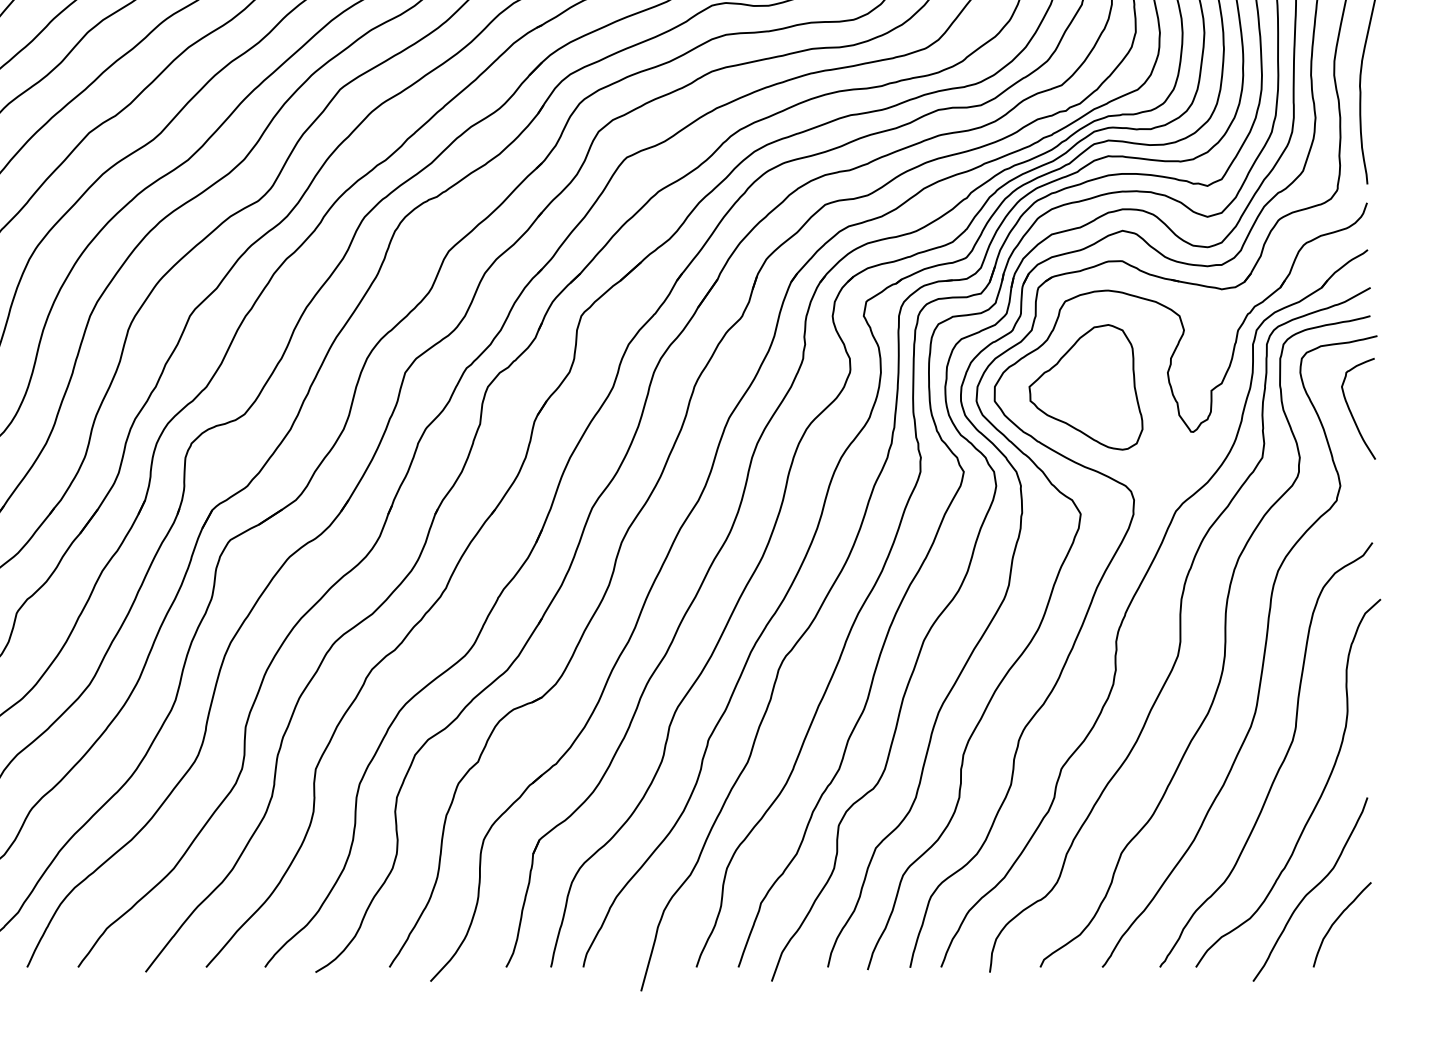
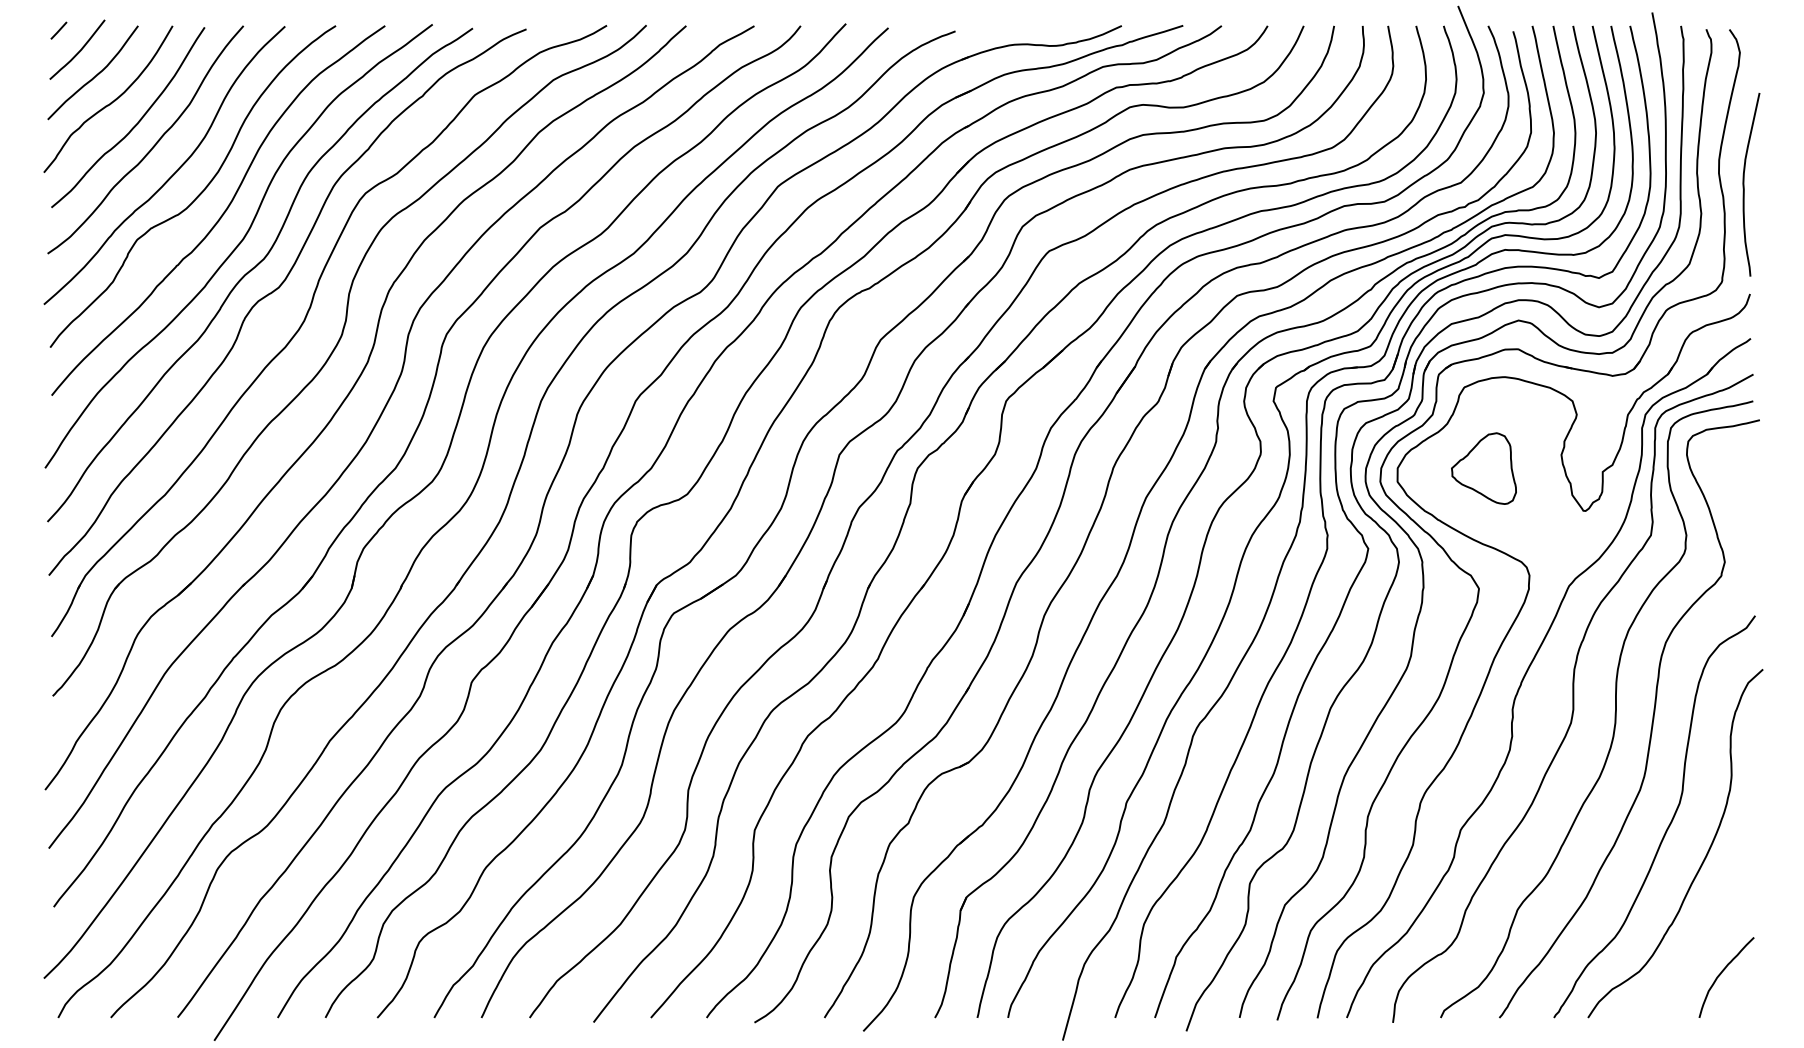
part: (1085, 387) -> (1483, 468), size x0.6
curve: (1351, 411) -> (1735, 491), removed
curve: (1310, 889) -> (1696, 944), removed

